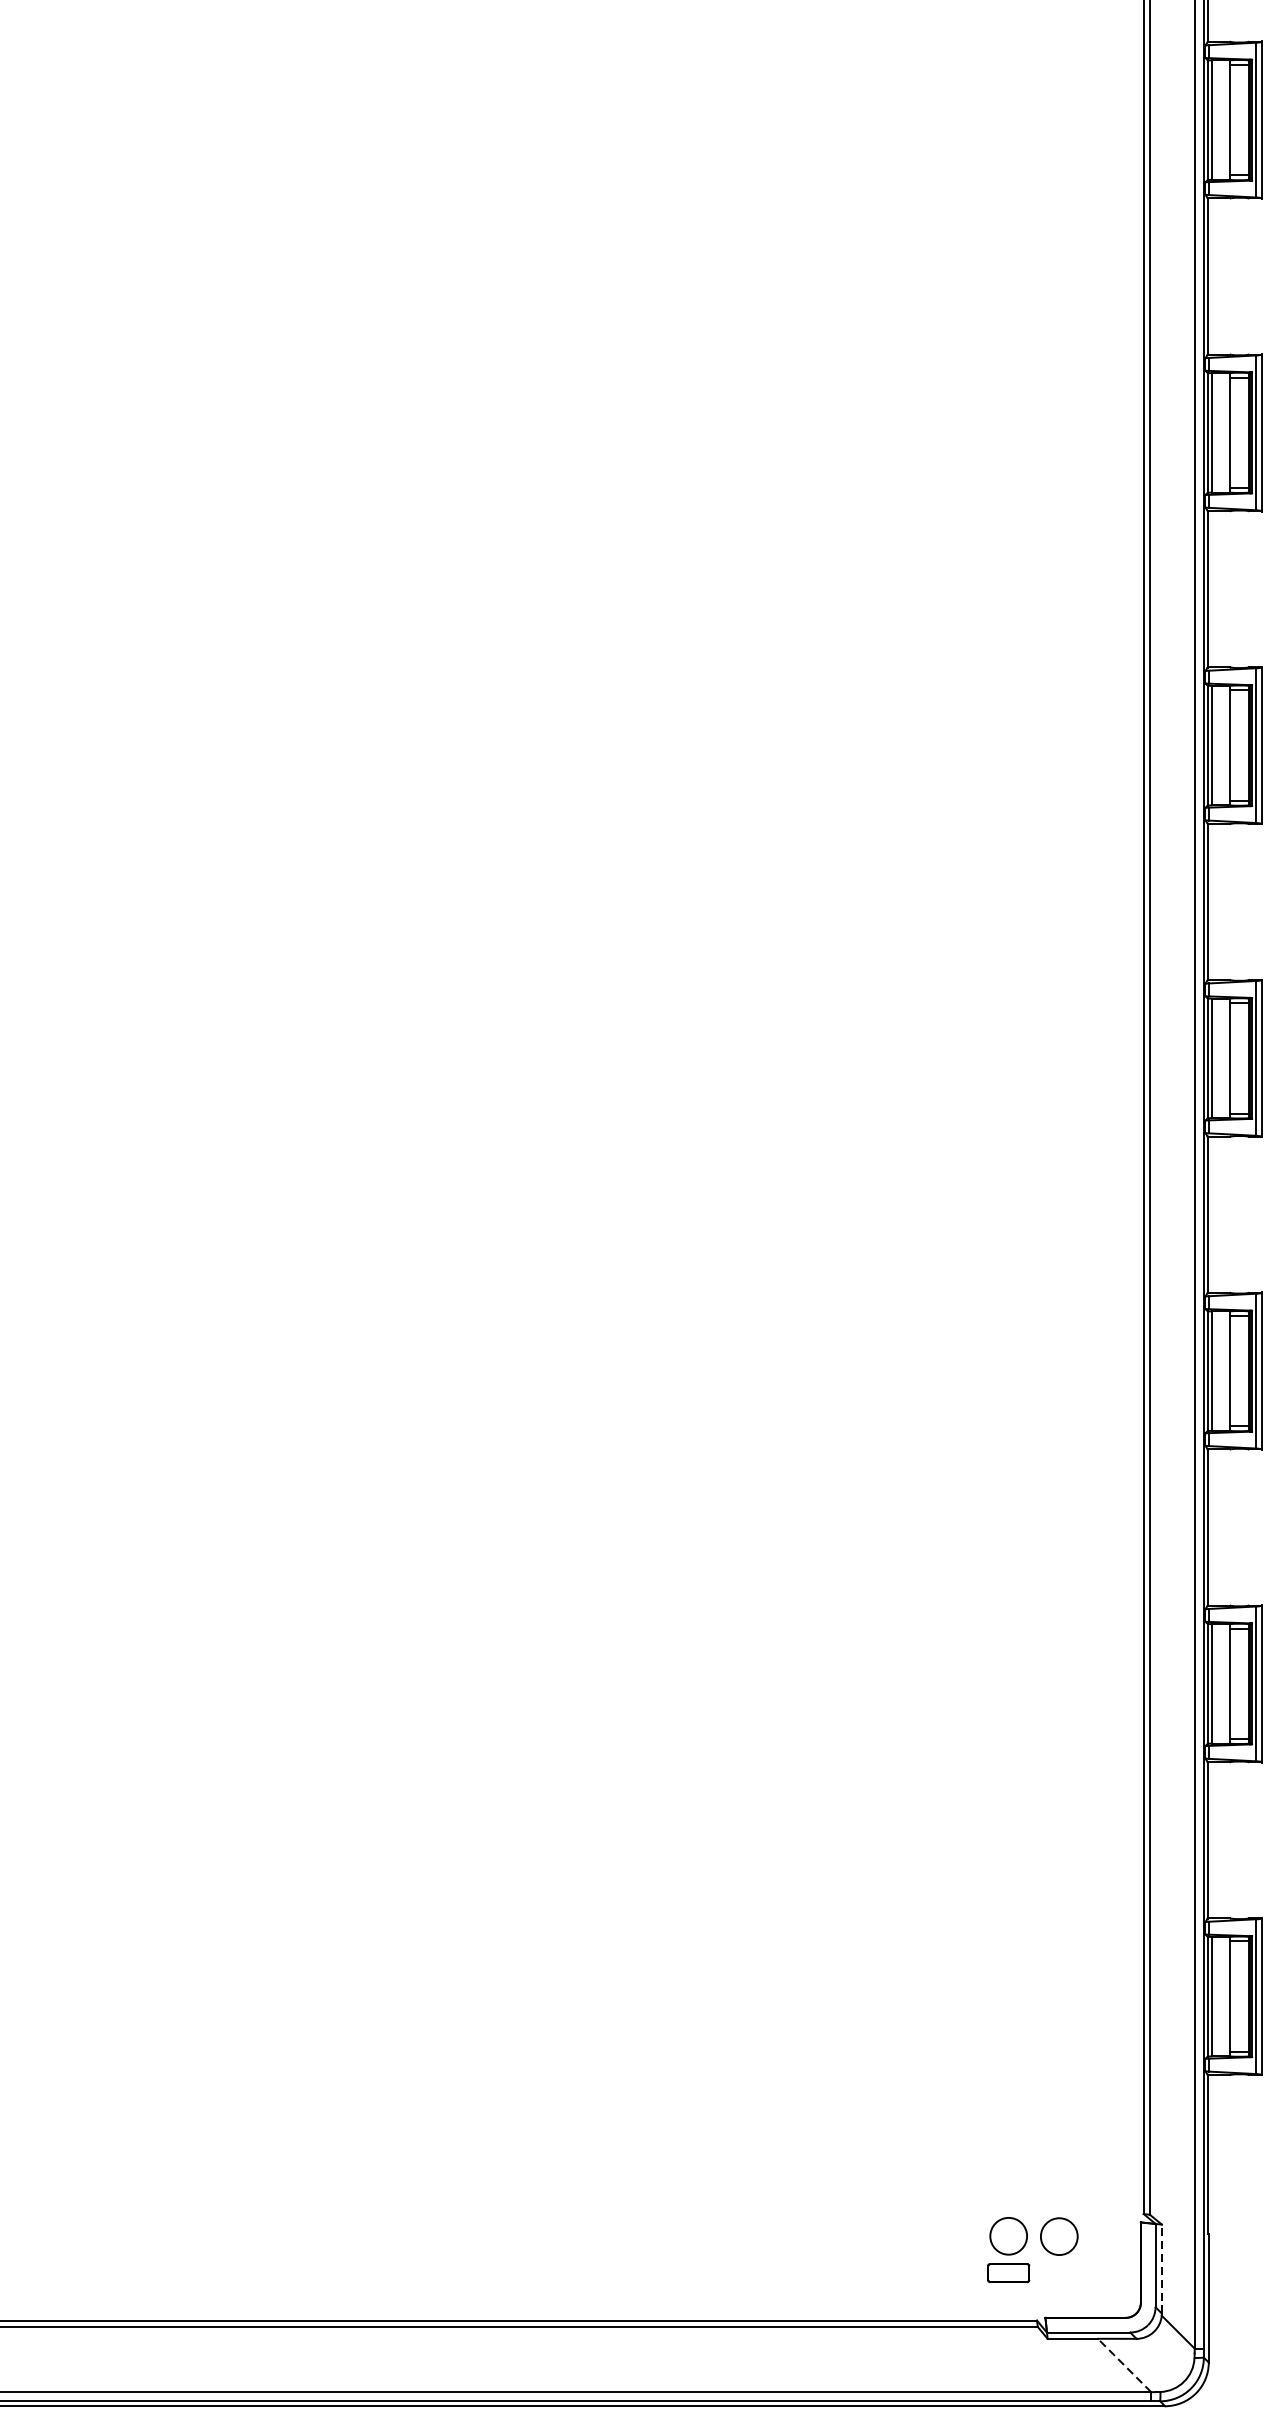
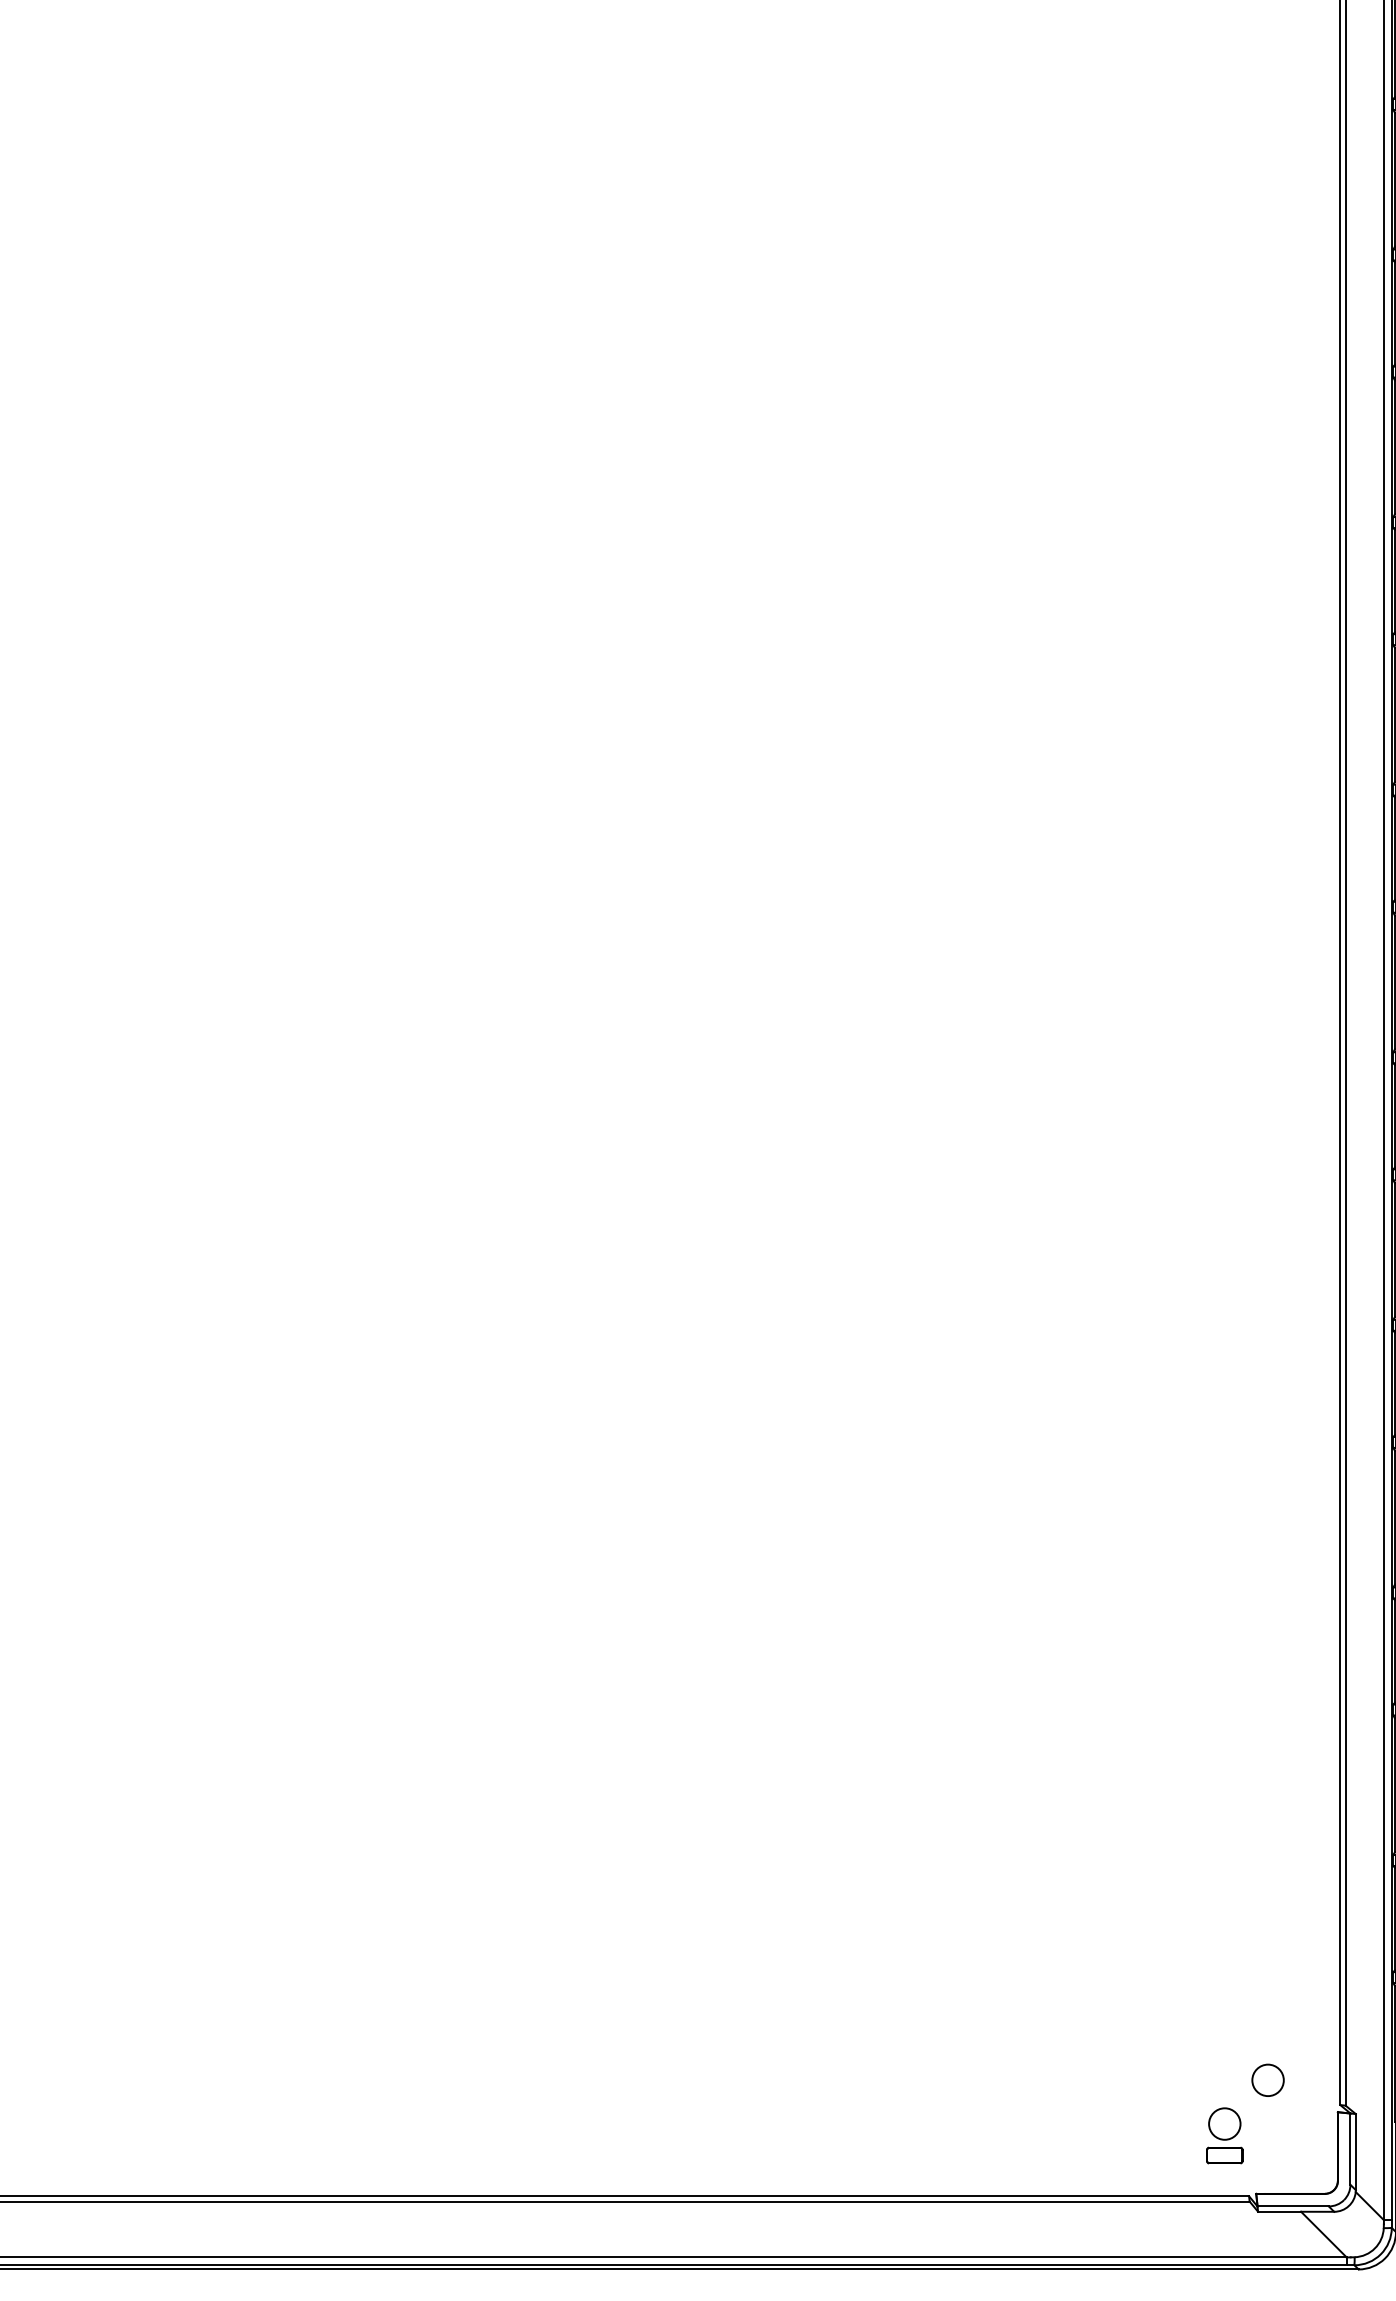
circle: (1058, 2235) -> (1267, 2079), moved
line: (1161, 2268) -> (1355, 2151), dashed -> solid
line: (1124, 2365) -> (1323, 2234), dashed -> solid

